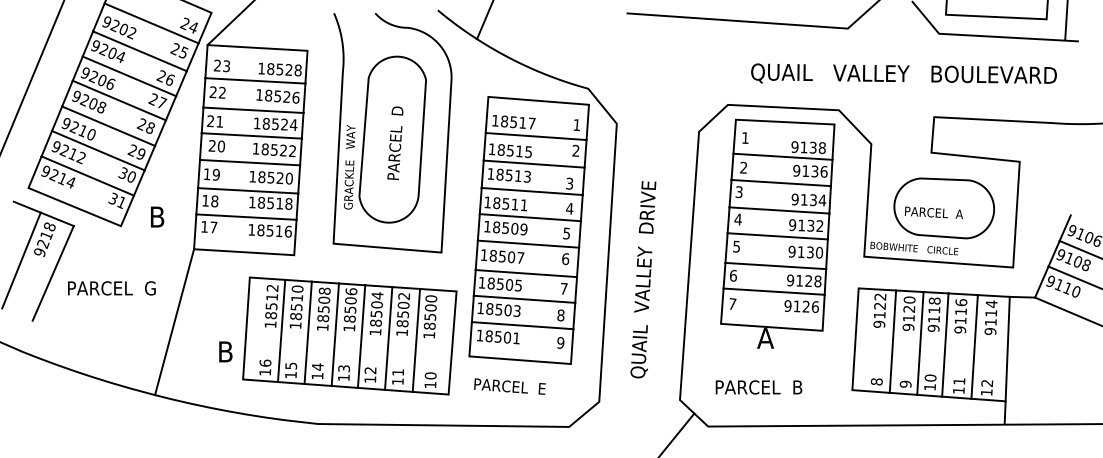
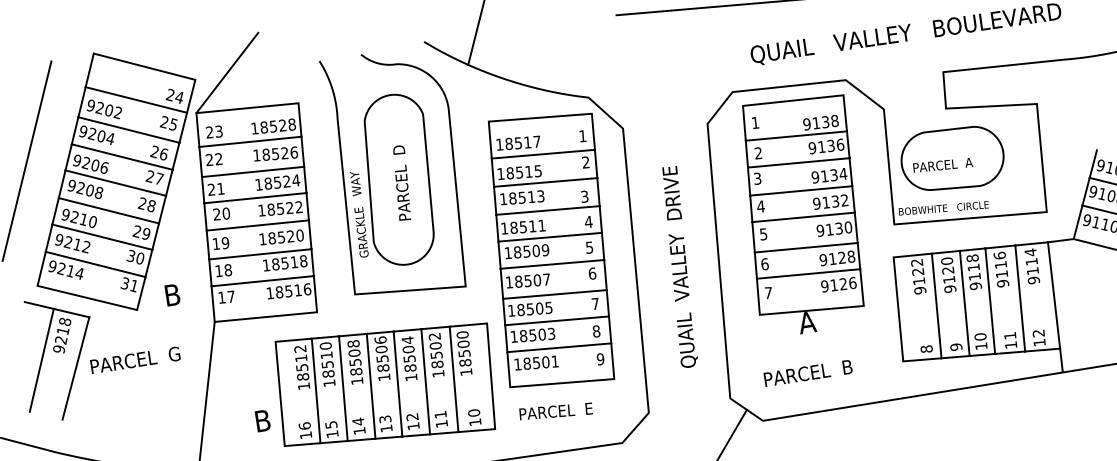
part: (943, 208) -> (951, 159), moved
text: (643, 279) -> (679, 266), moved
text: (111, 288) -> (135, 360), moved

